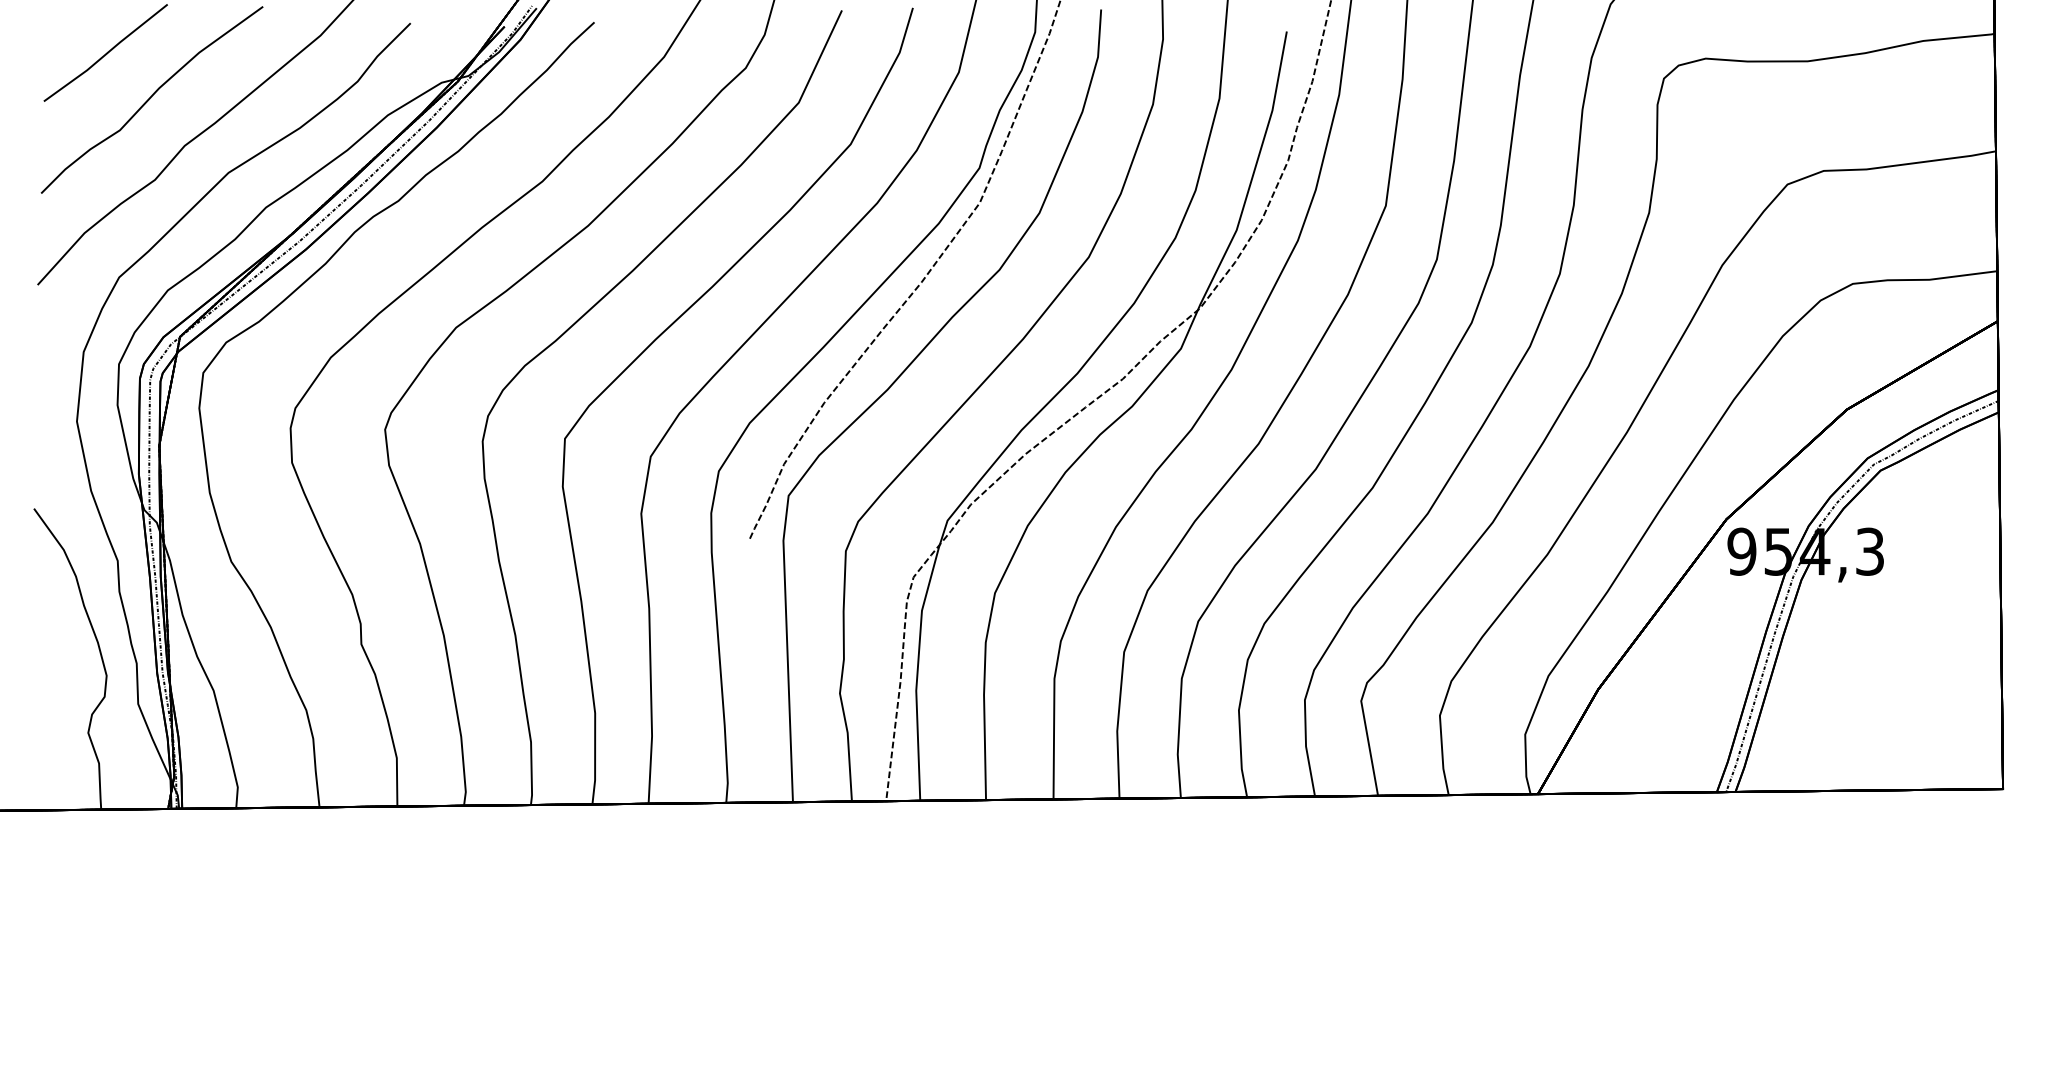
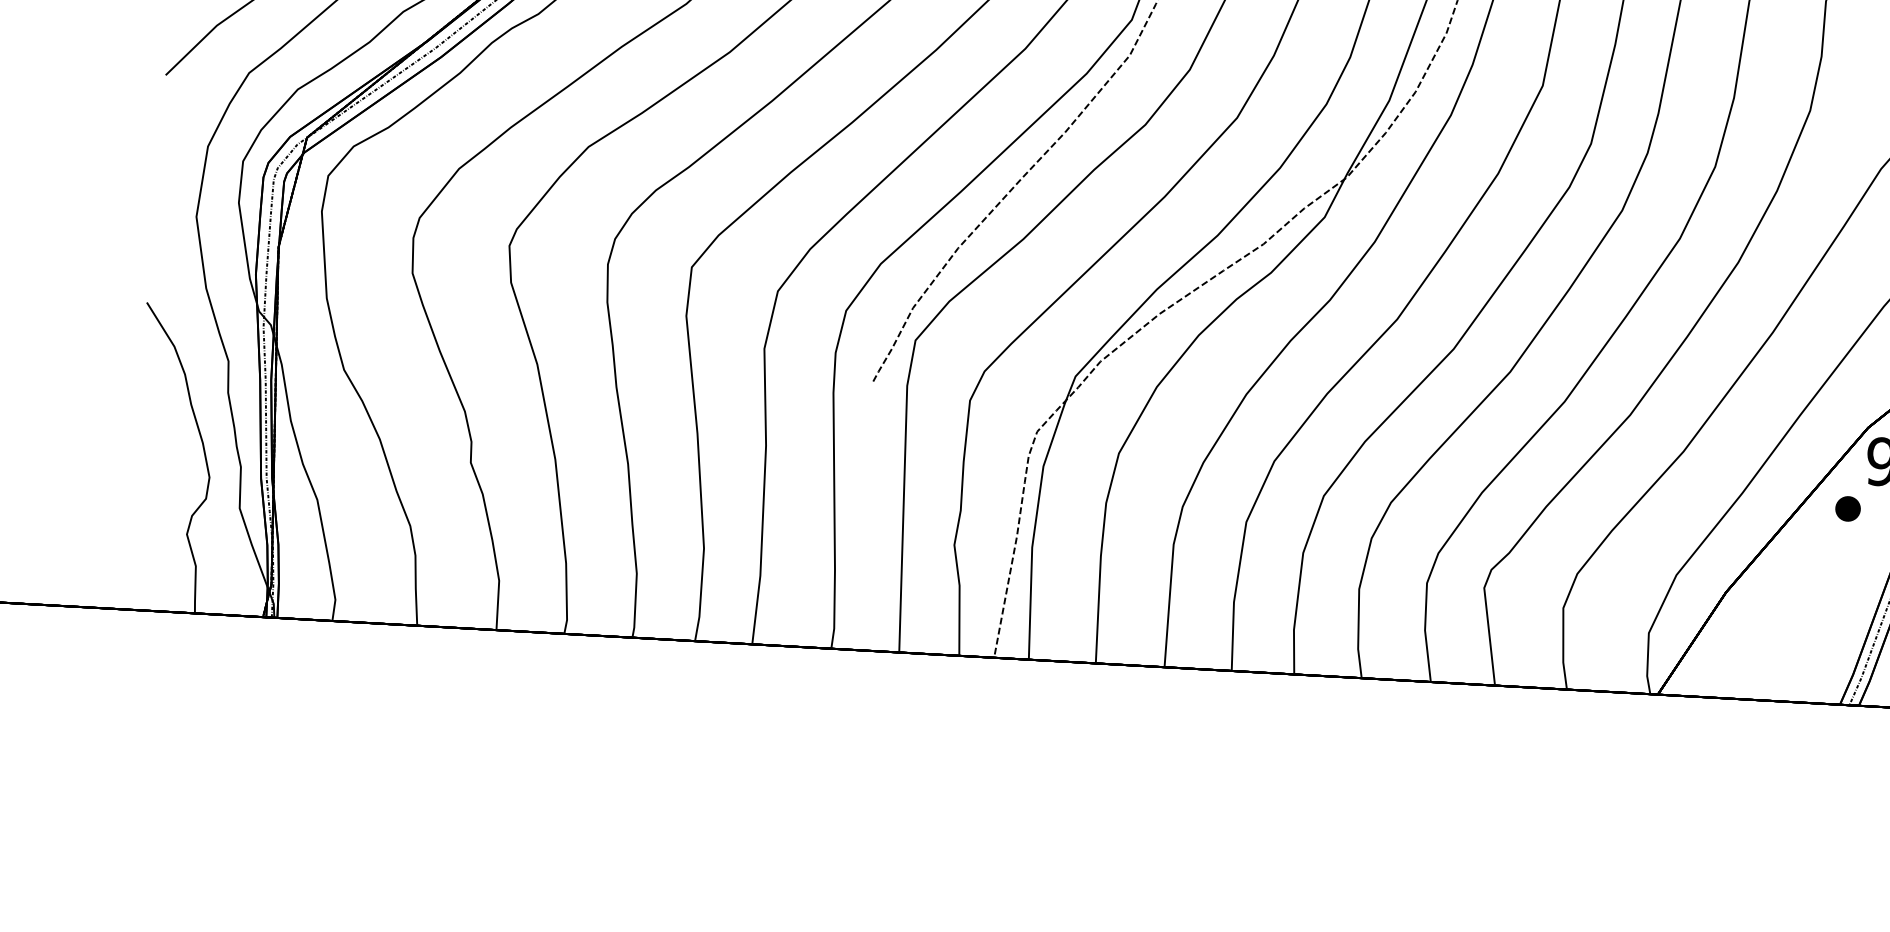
part: (1711, 599) -> (1847, 508), added

